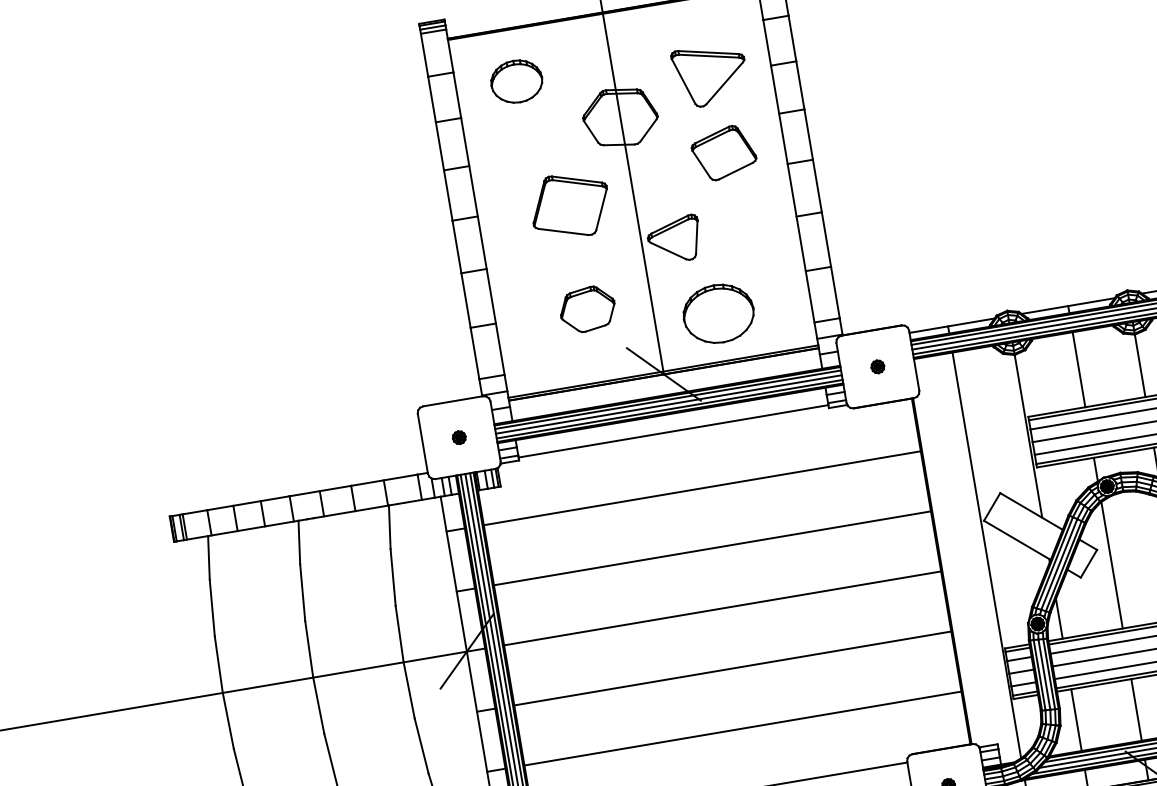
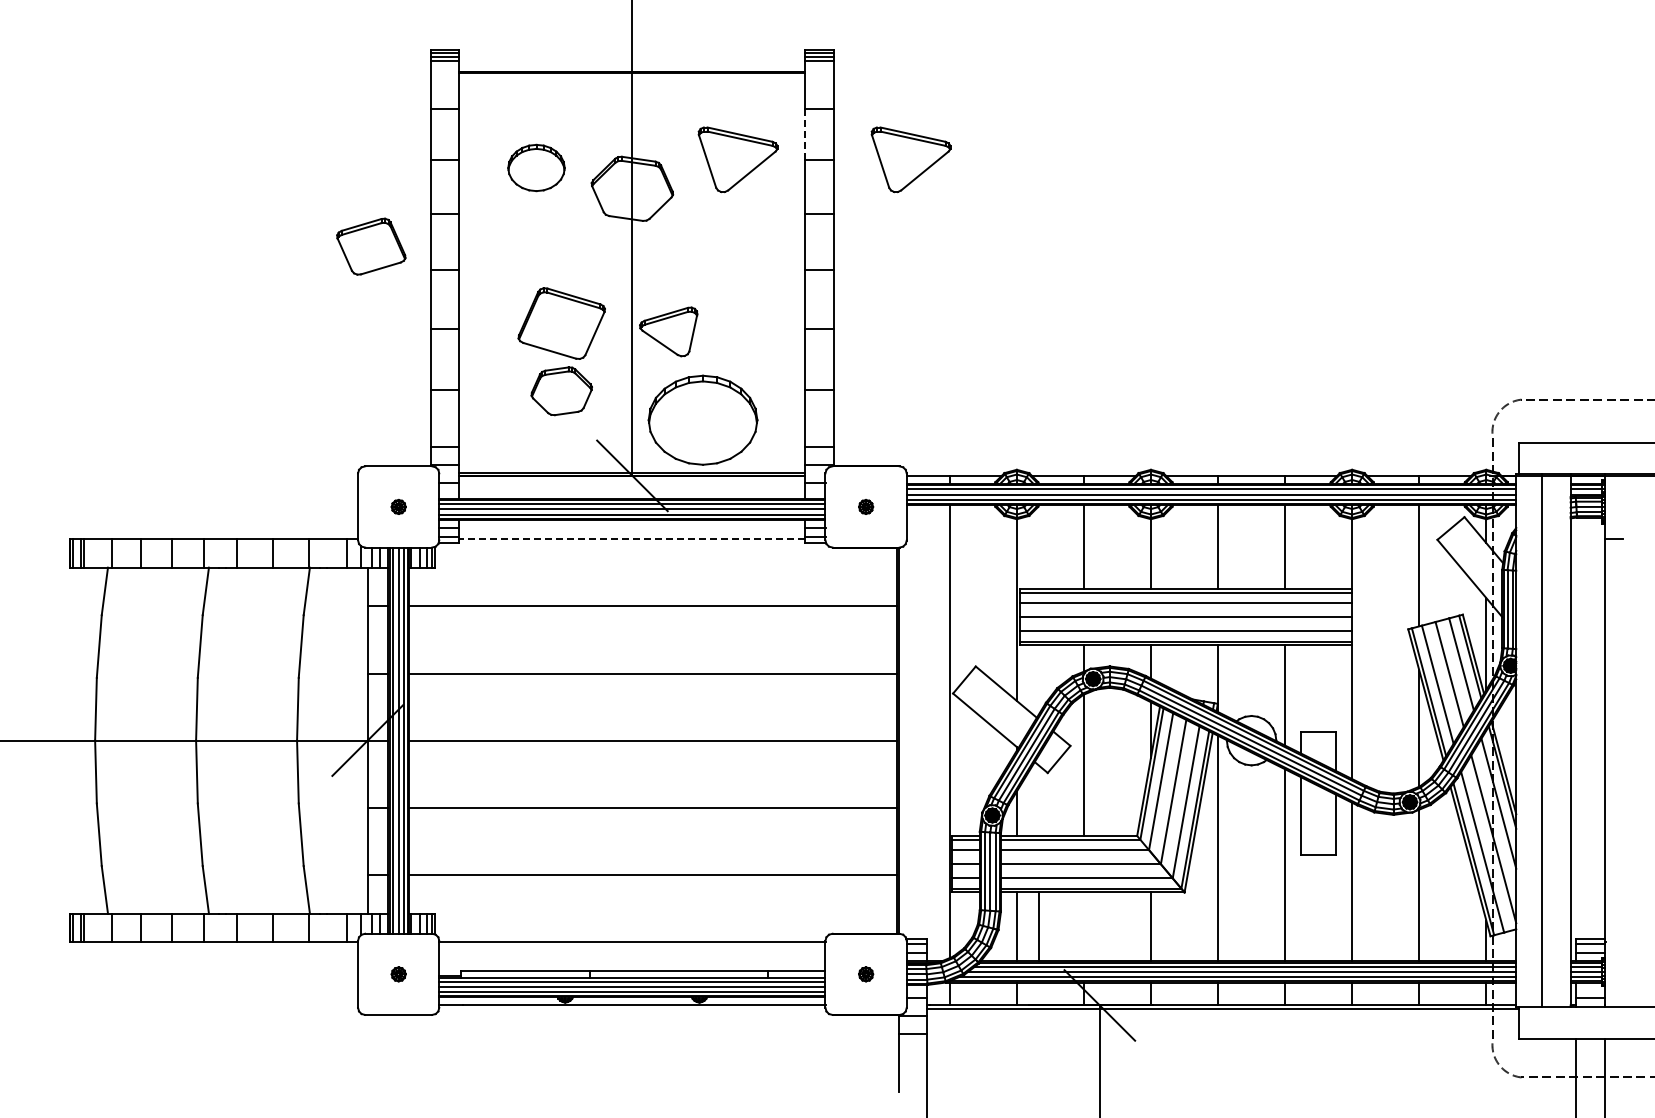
line: (767, 42) -> (805, 134), solid -> dashed
part: (864, 48) -> (910, 159), added
part: (516, 81) -> (536, 167), moved
part: (724, 152) -> (371, 246), moved
part: (570, 205) -> (561, 323), moved
part: (718, 313) -> (702, 419), size x1.4
line: (673, 431) -> (632, 539), solid -> dashed
line: (1136, 709) -> (1038, 926), moved

